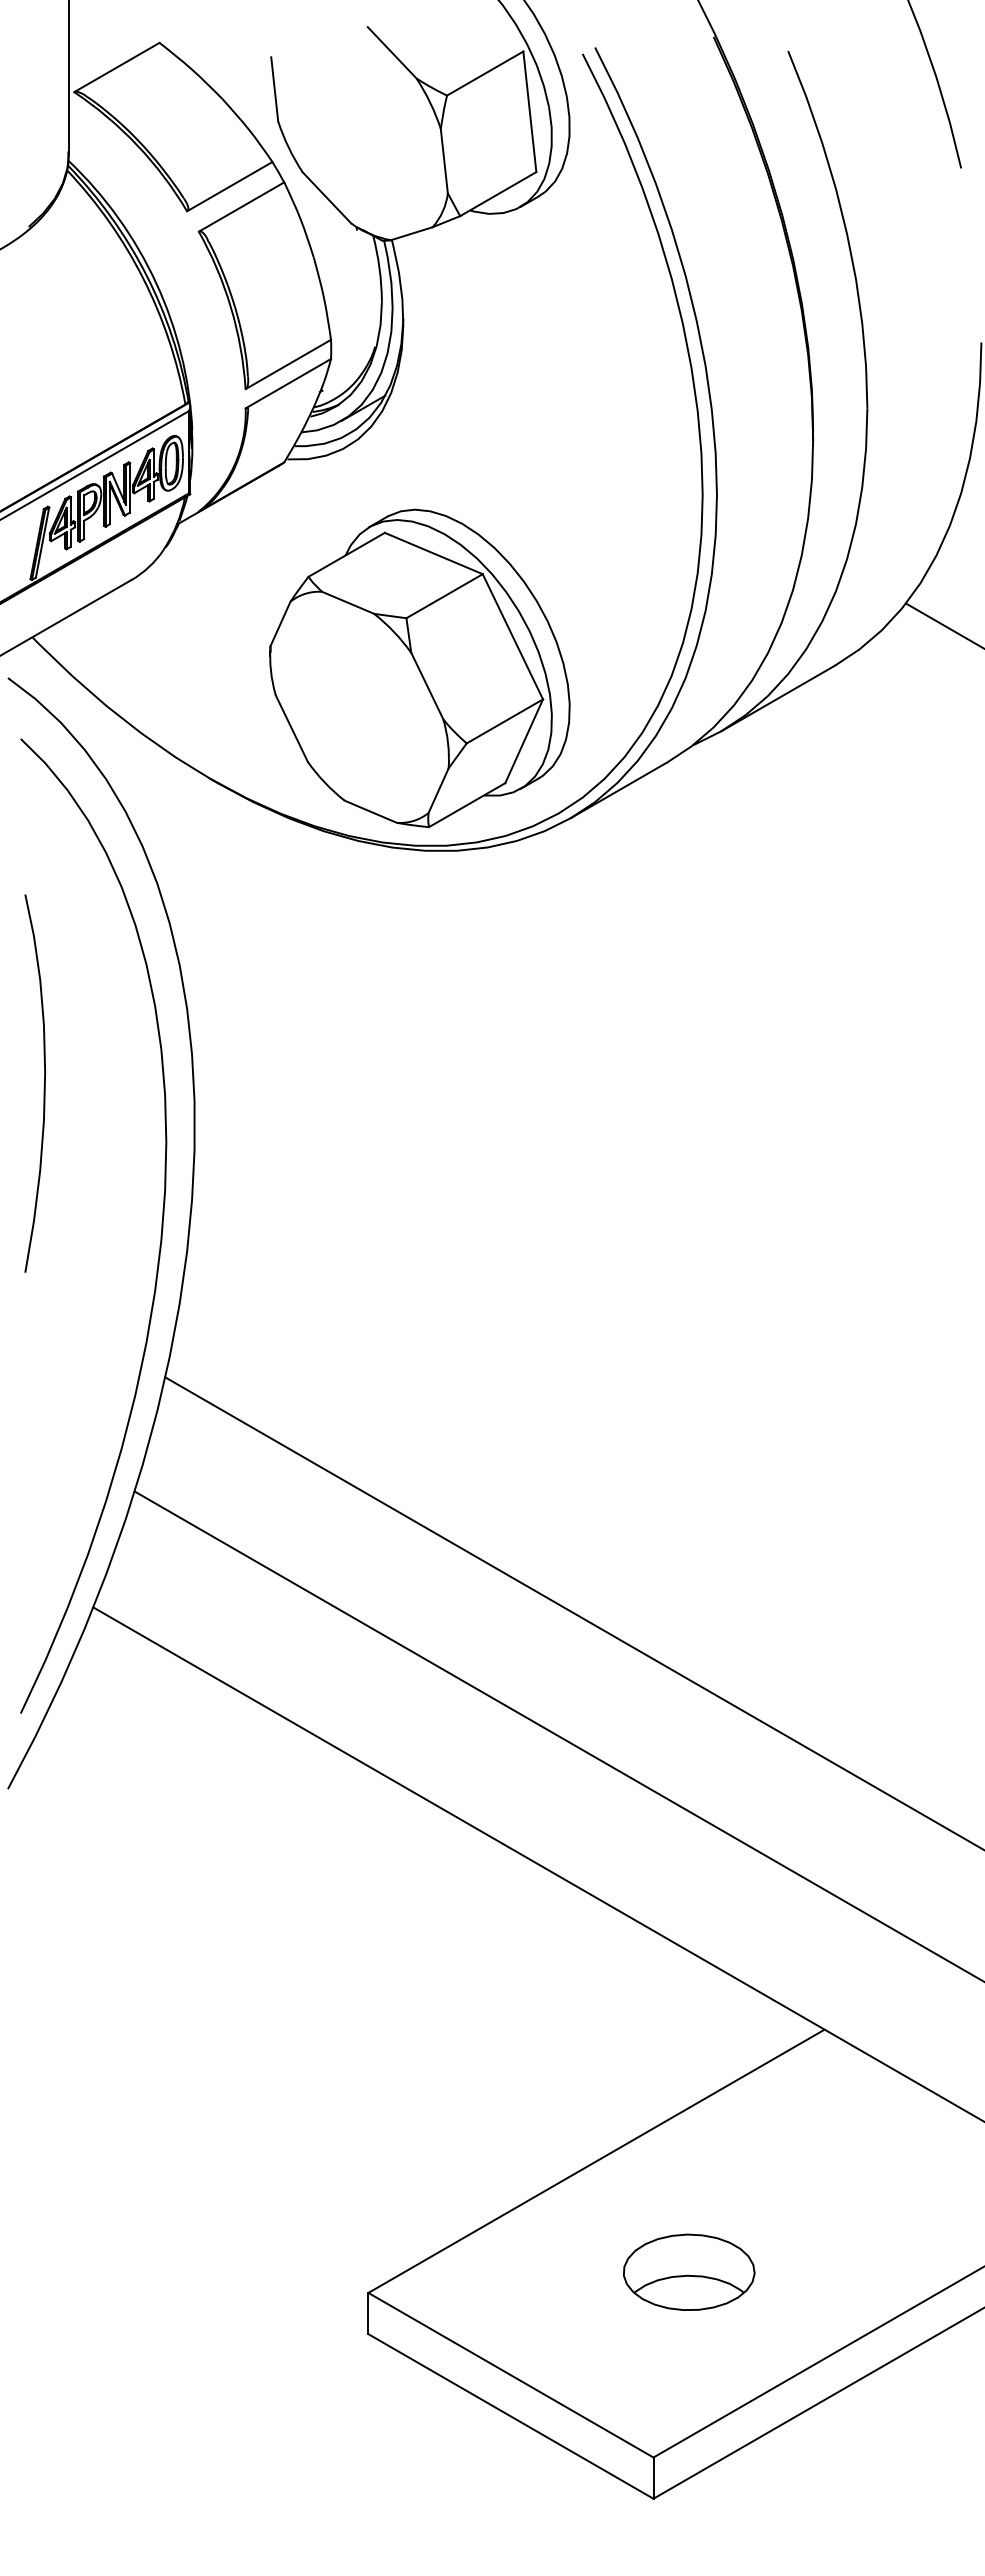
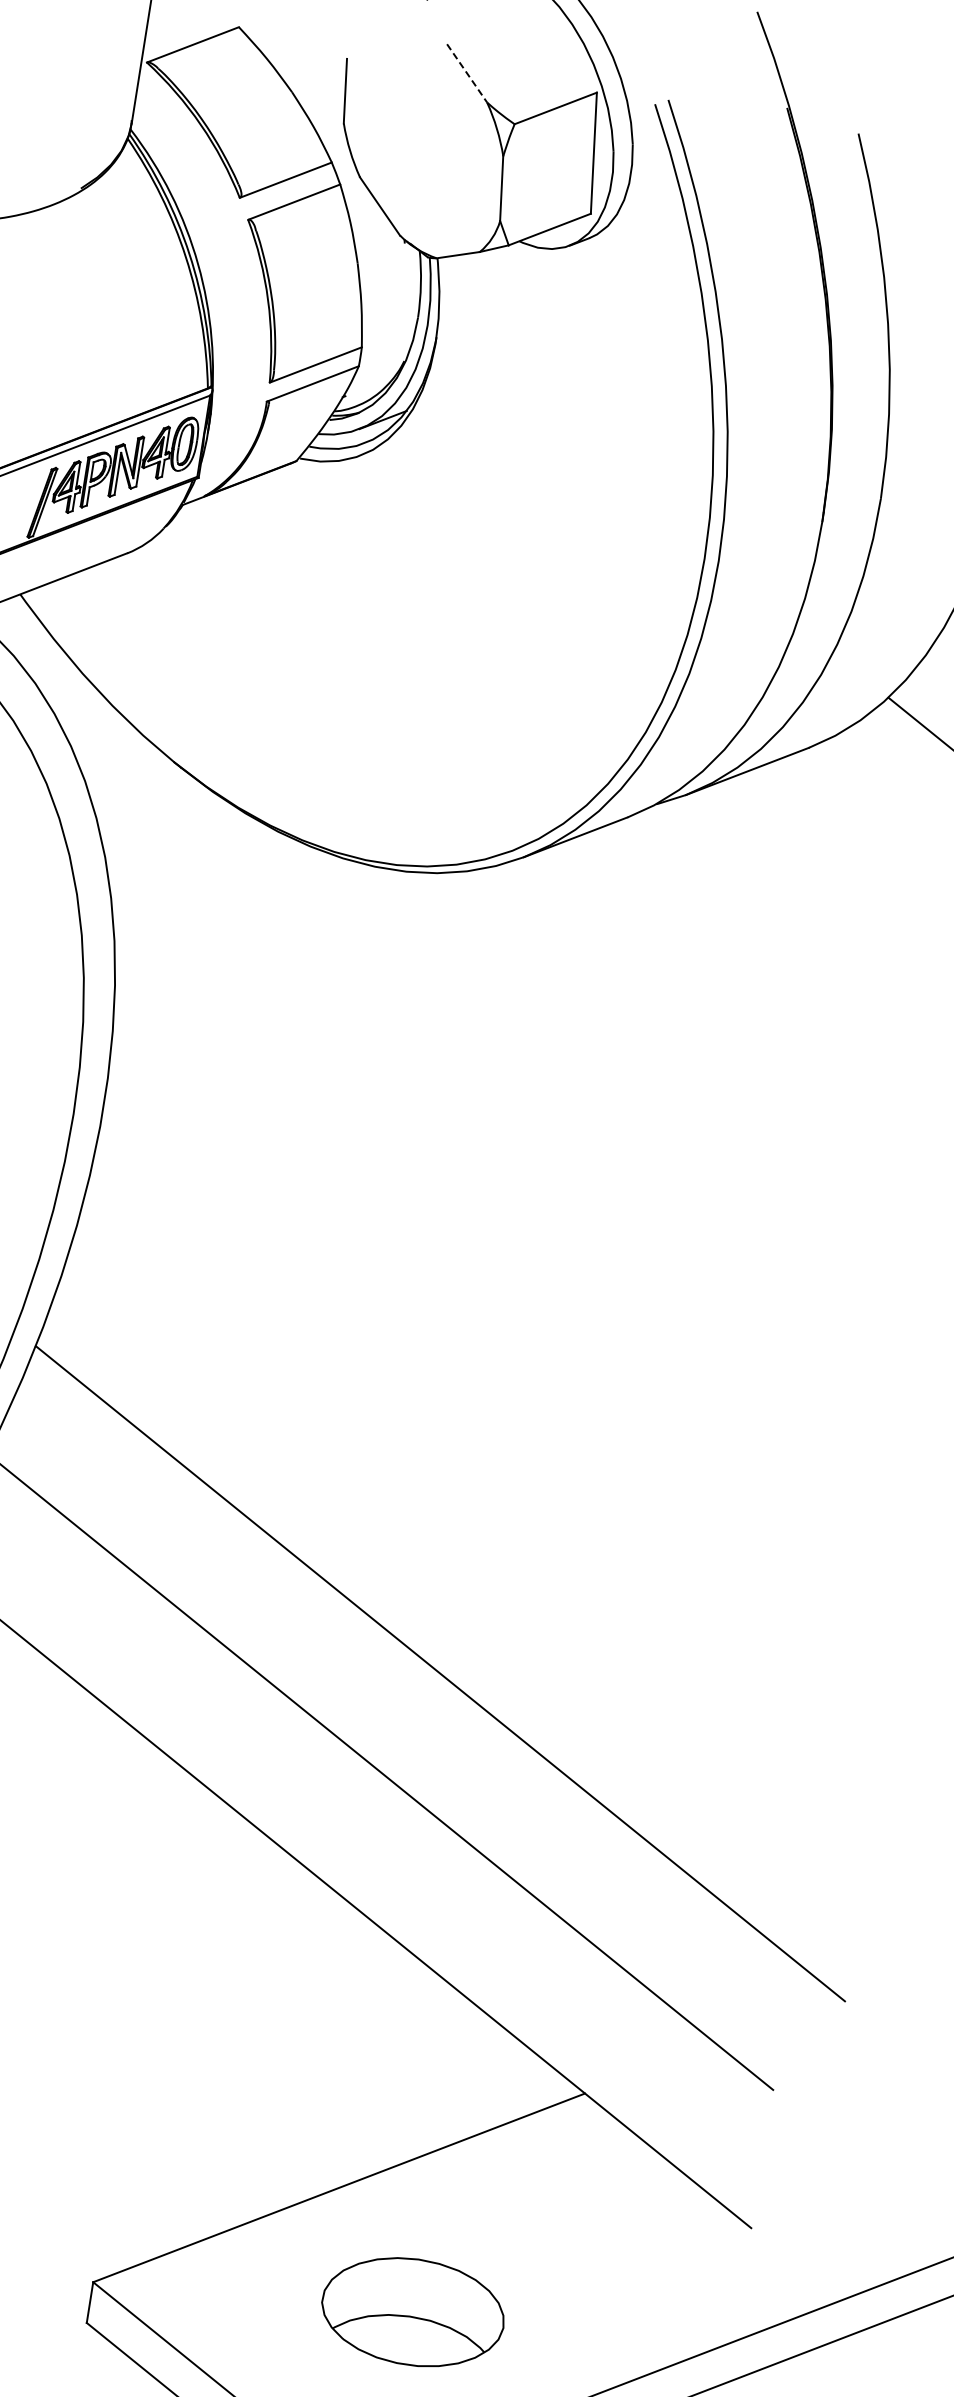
line: (392, 53) -> (467, 74), solid -> dashed
part: (419, 668) -> (397, 685), removed
part: (689, 2271) -> (413, 2311), size x1.4

